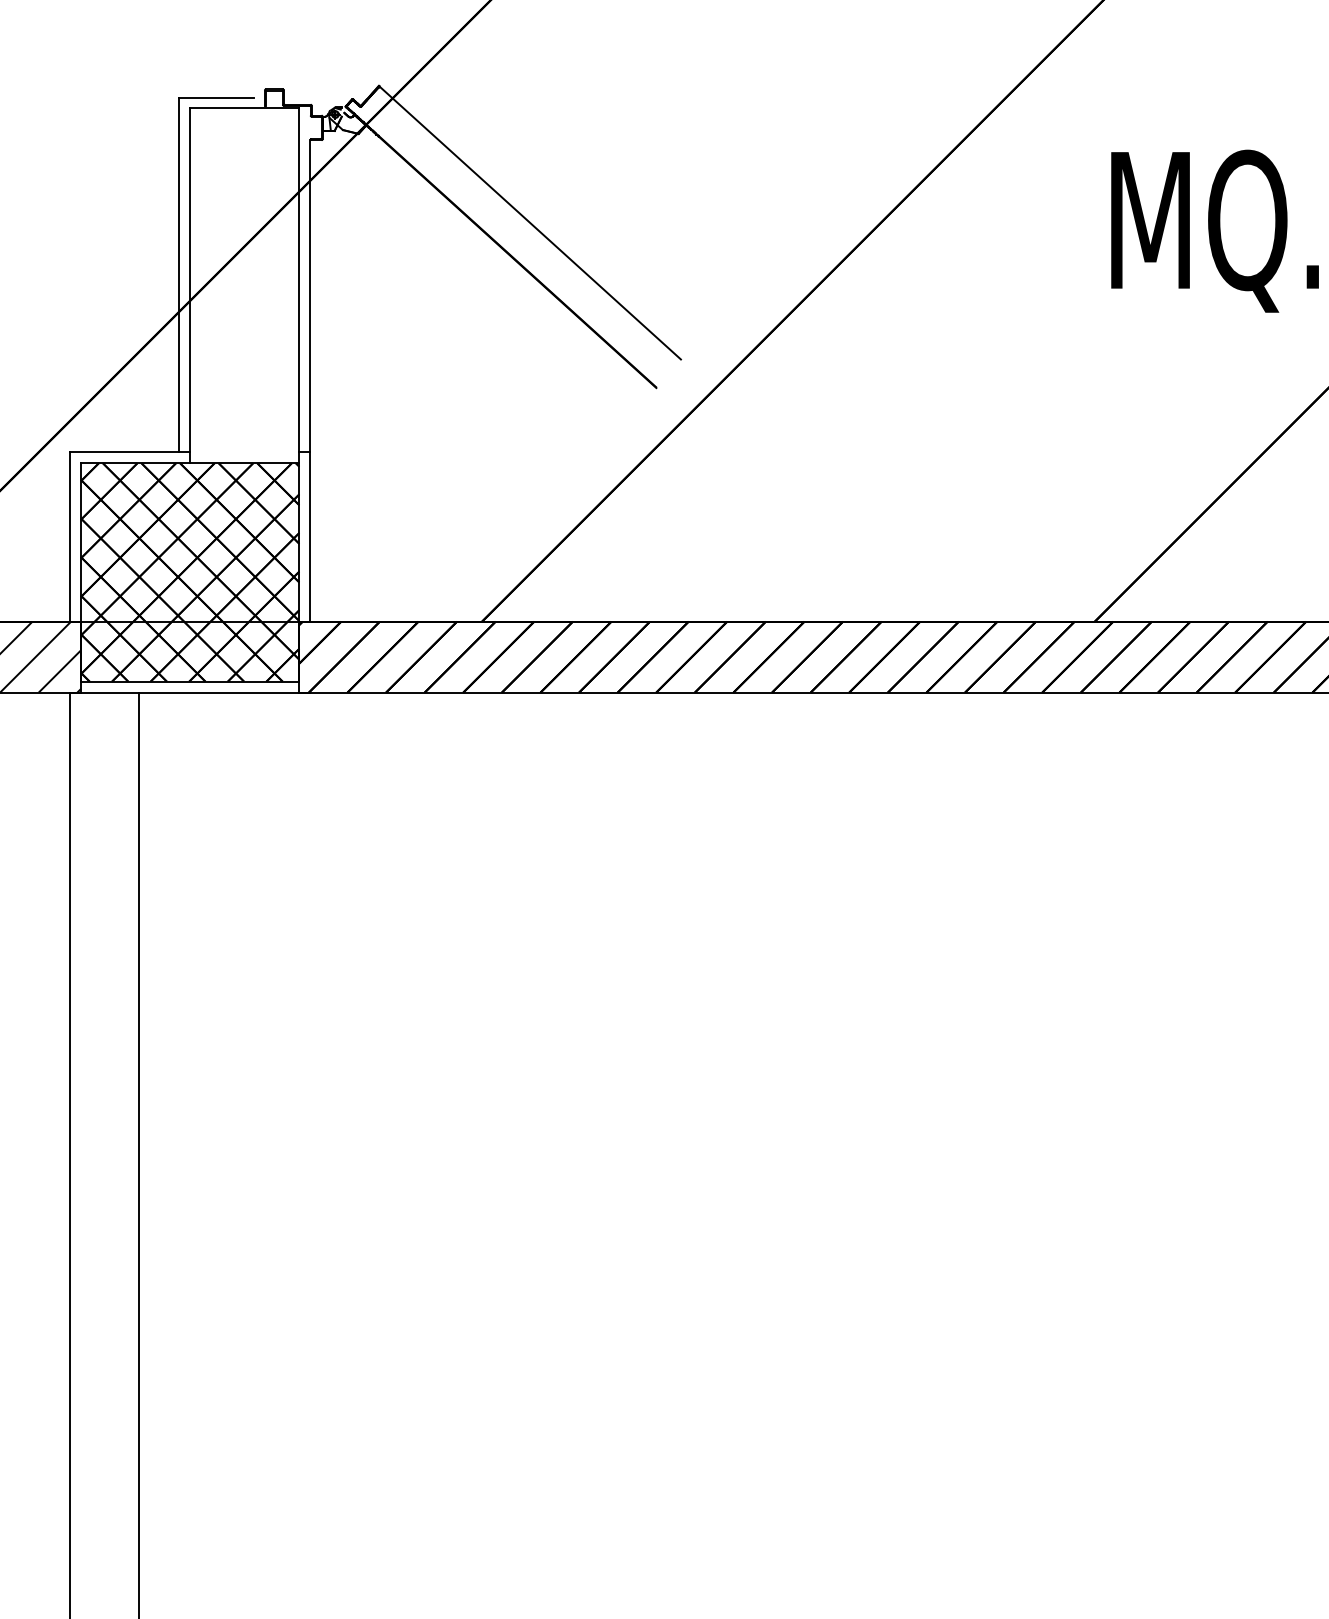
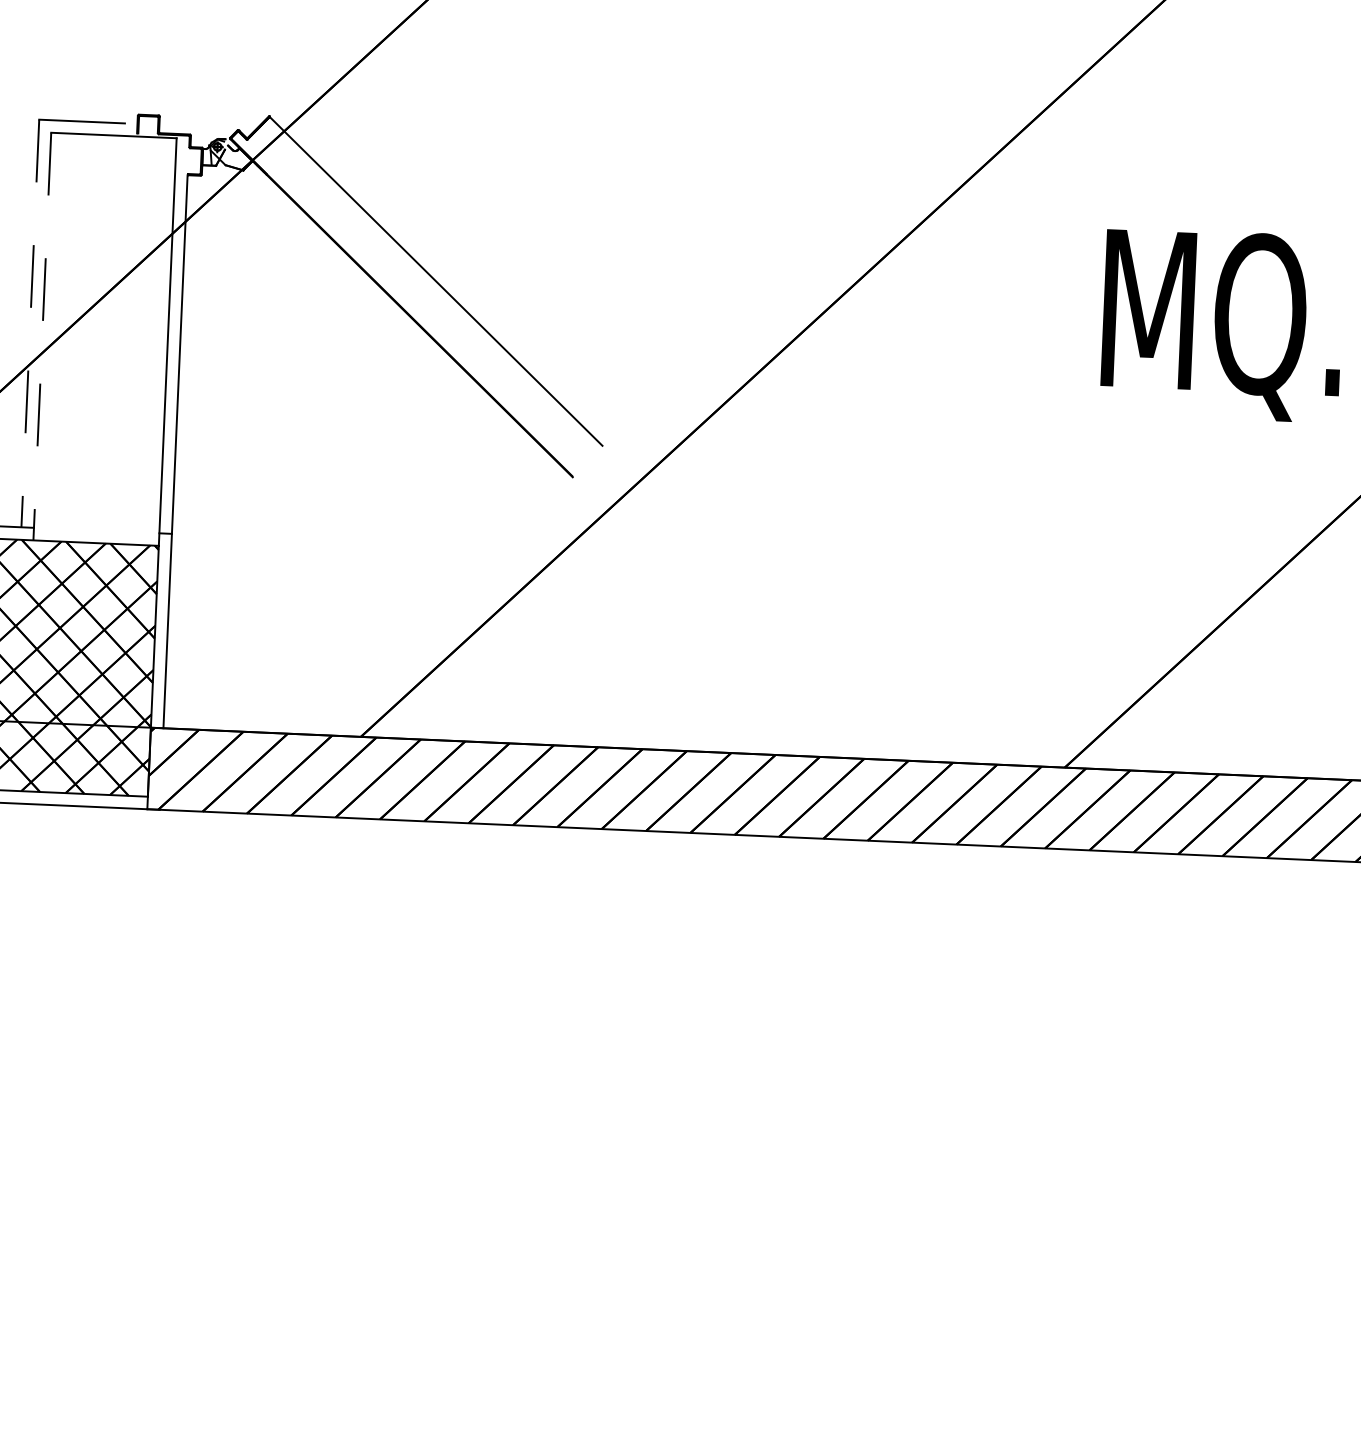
line: (179, 275) -> (30, 324), solid -> dashed
line: (190, 286) -> (42, 337), solid -> dashed

